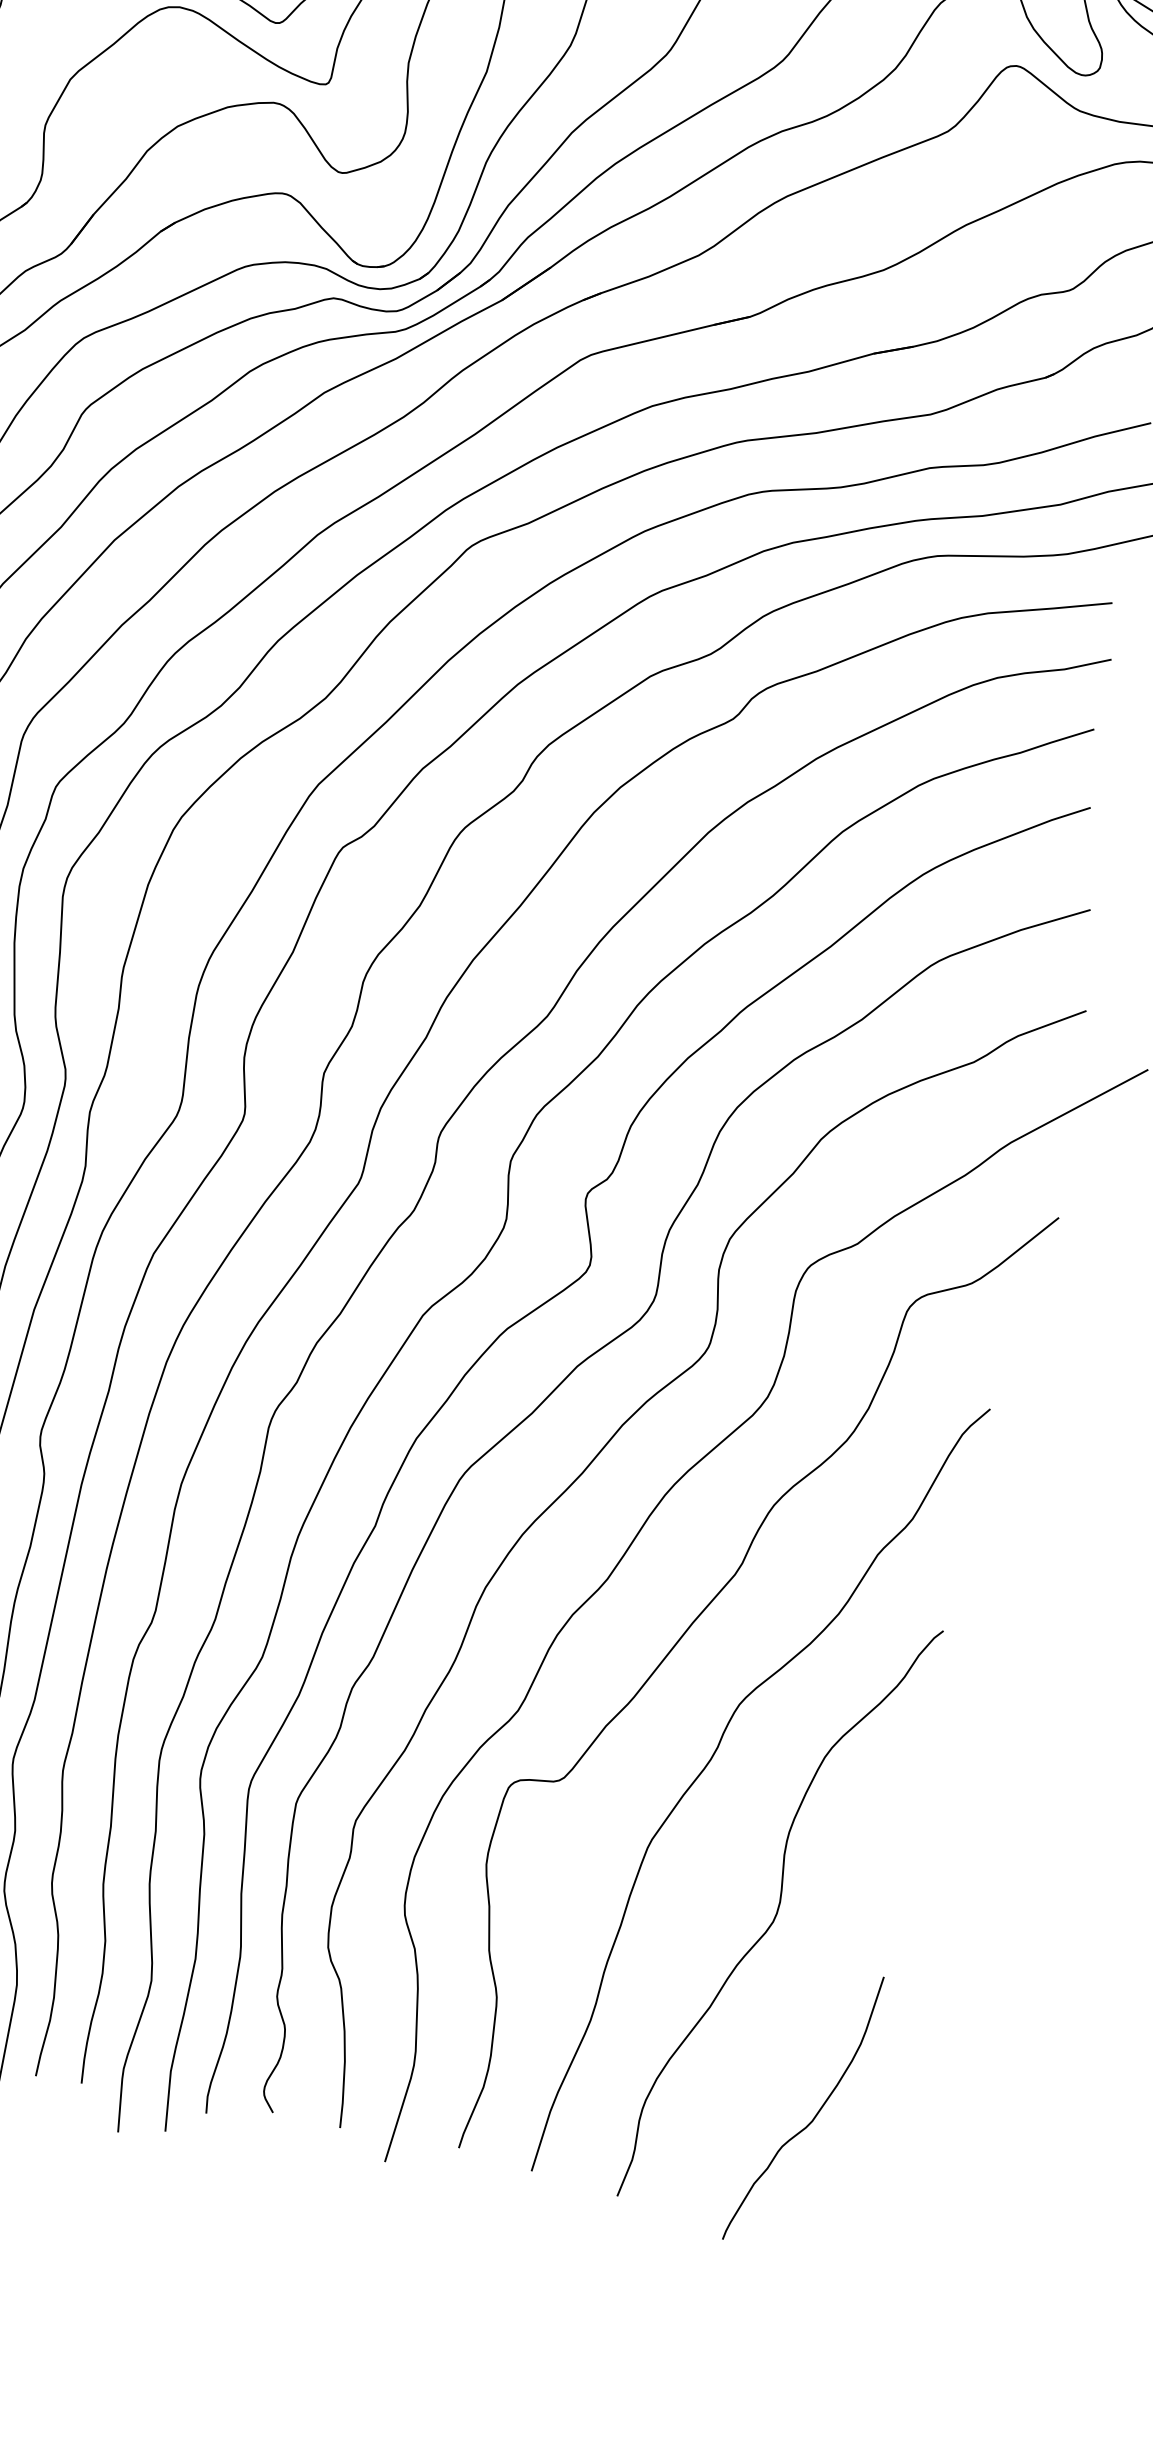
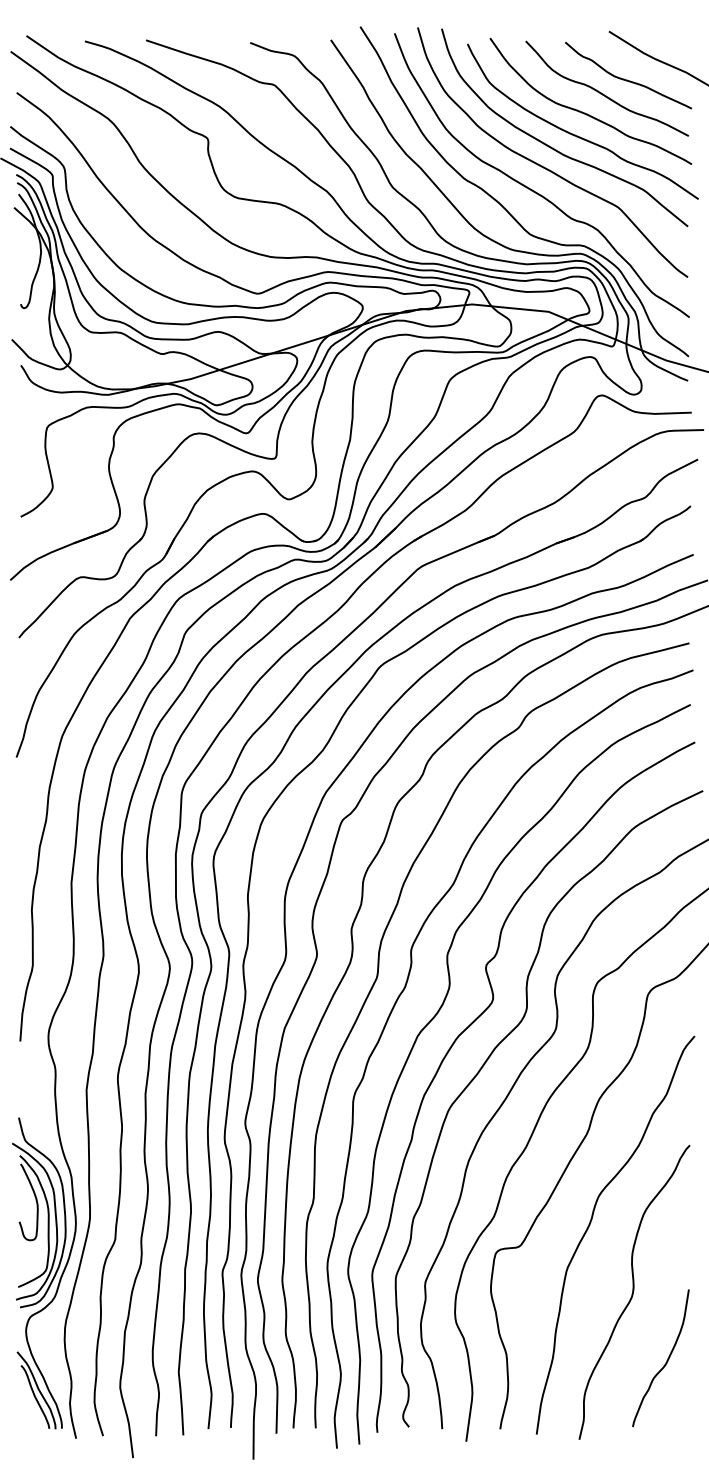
curve: (813, 2114) -> (666, 1360), moved

